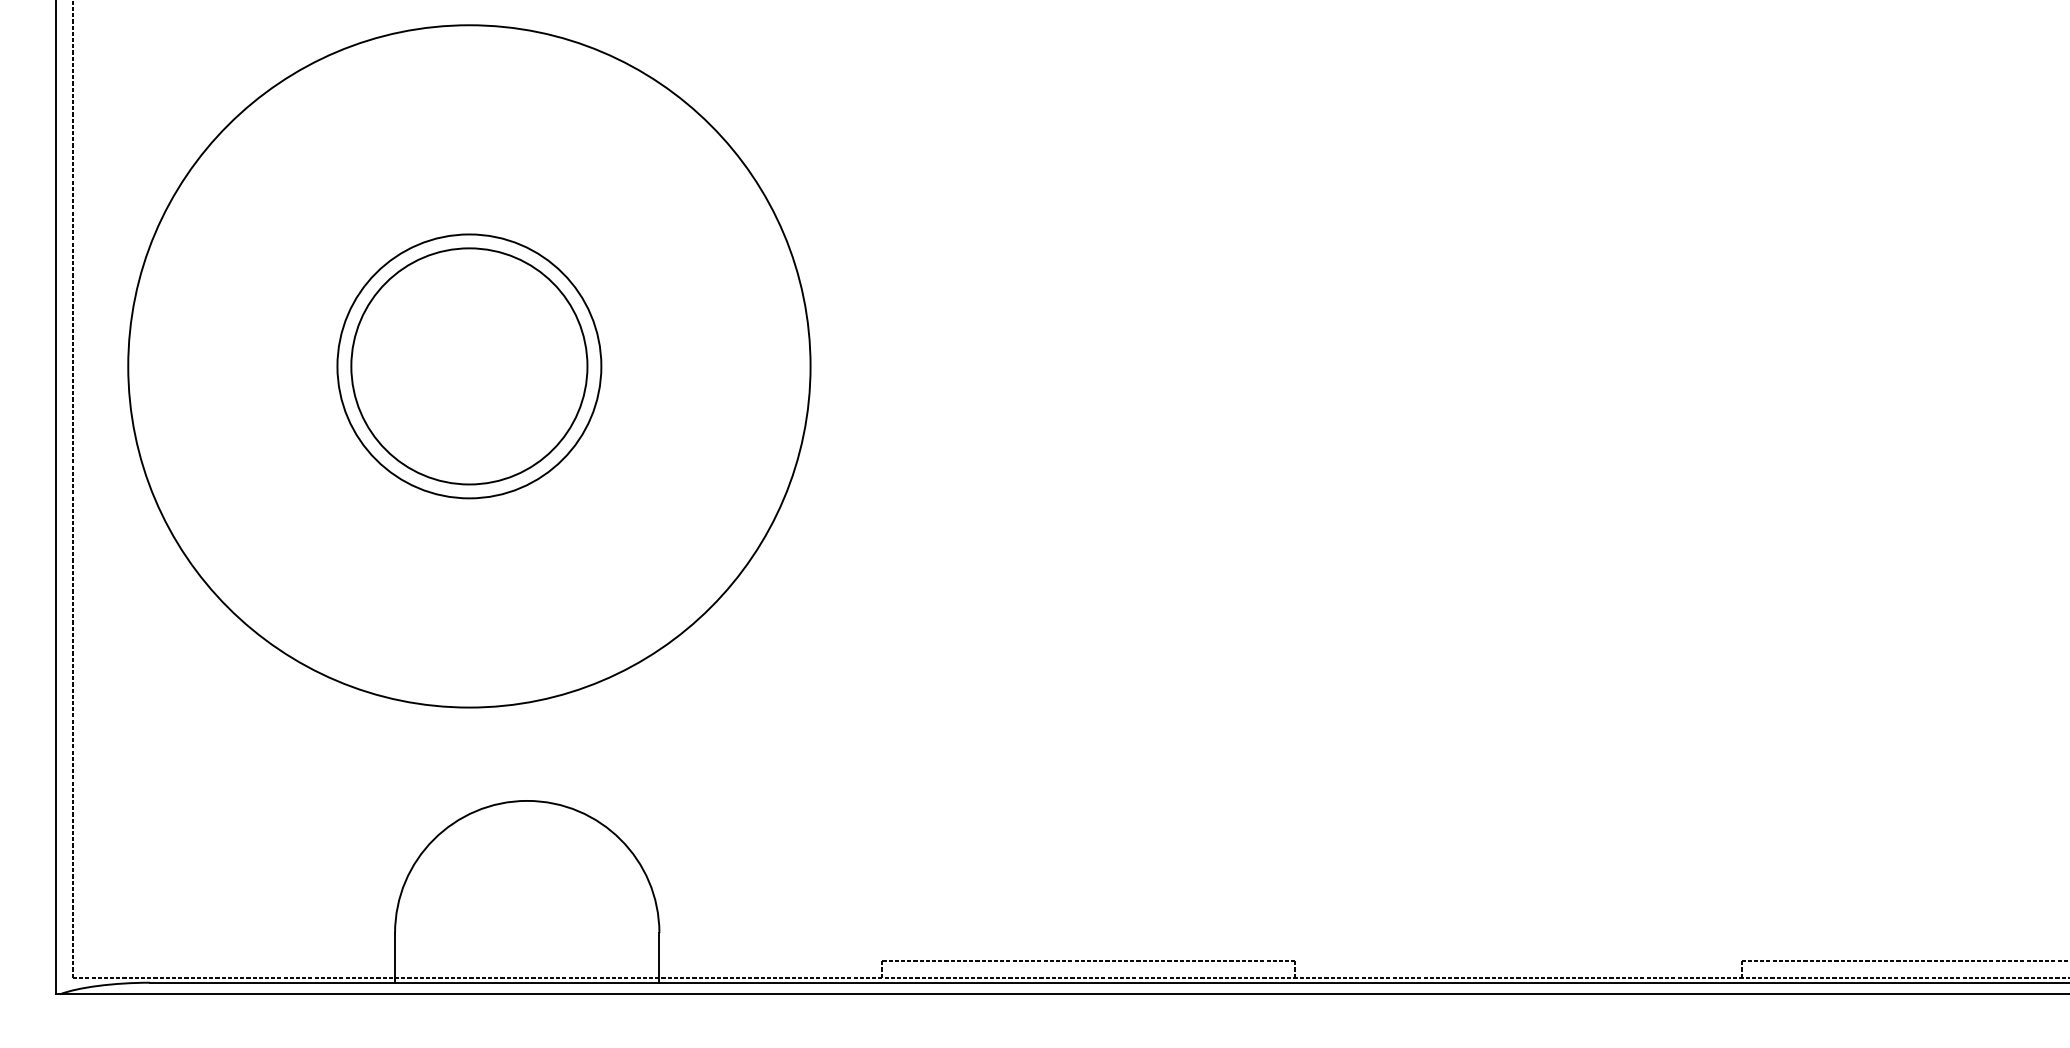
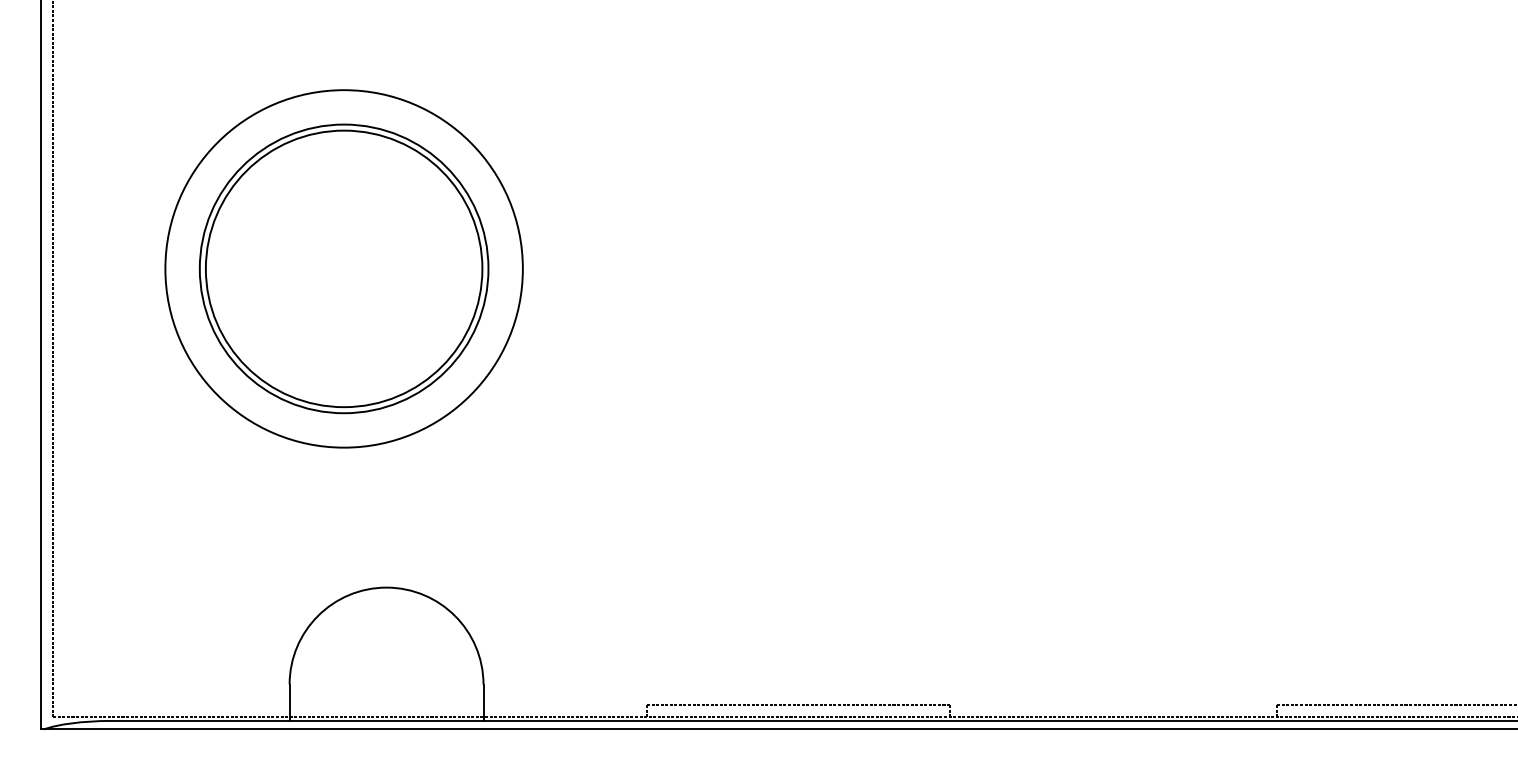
circle: (468, 365) -> (343, 268), size x1.43
circle: (469, 366) -> (344, 268), size x0.71
circle: (469, 366) -> (344, 268), size x1.67

